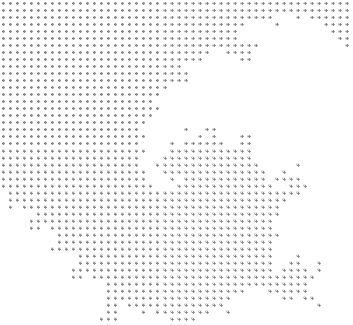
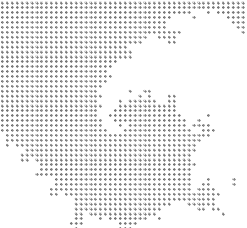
part: (318, 266) -> (233, 181), moved

